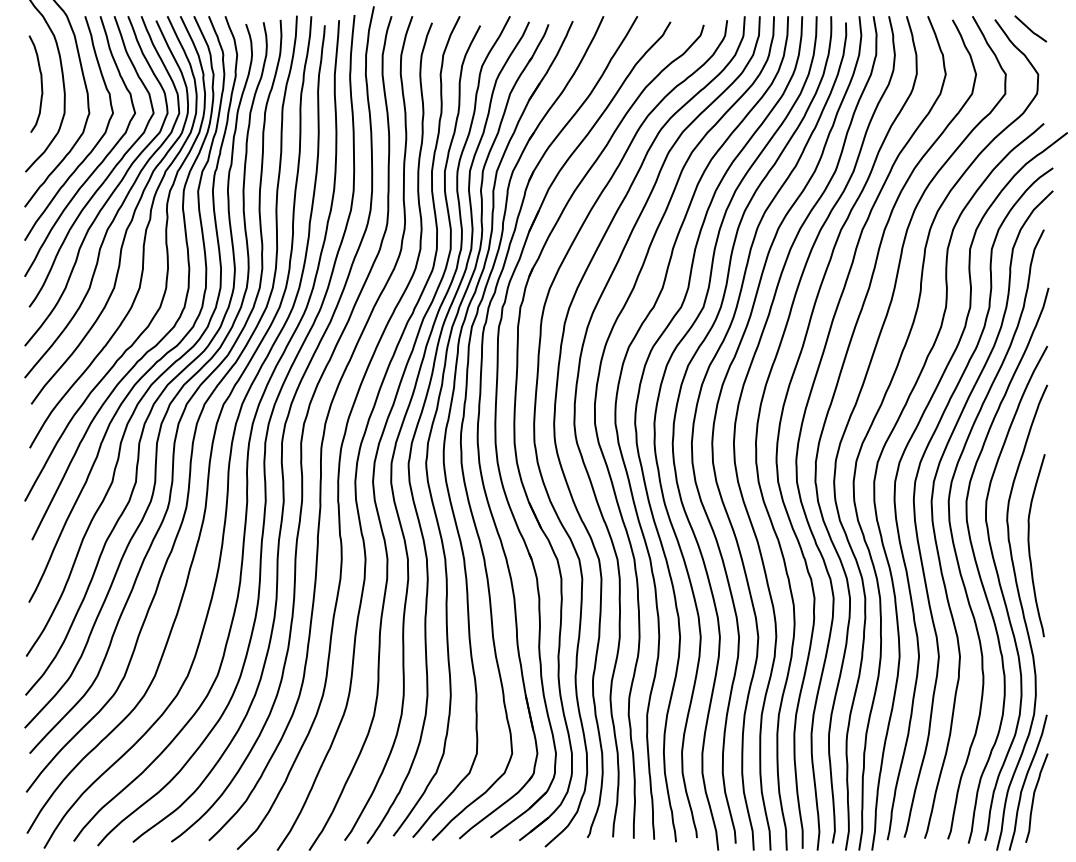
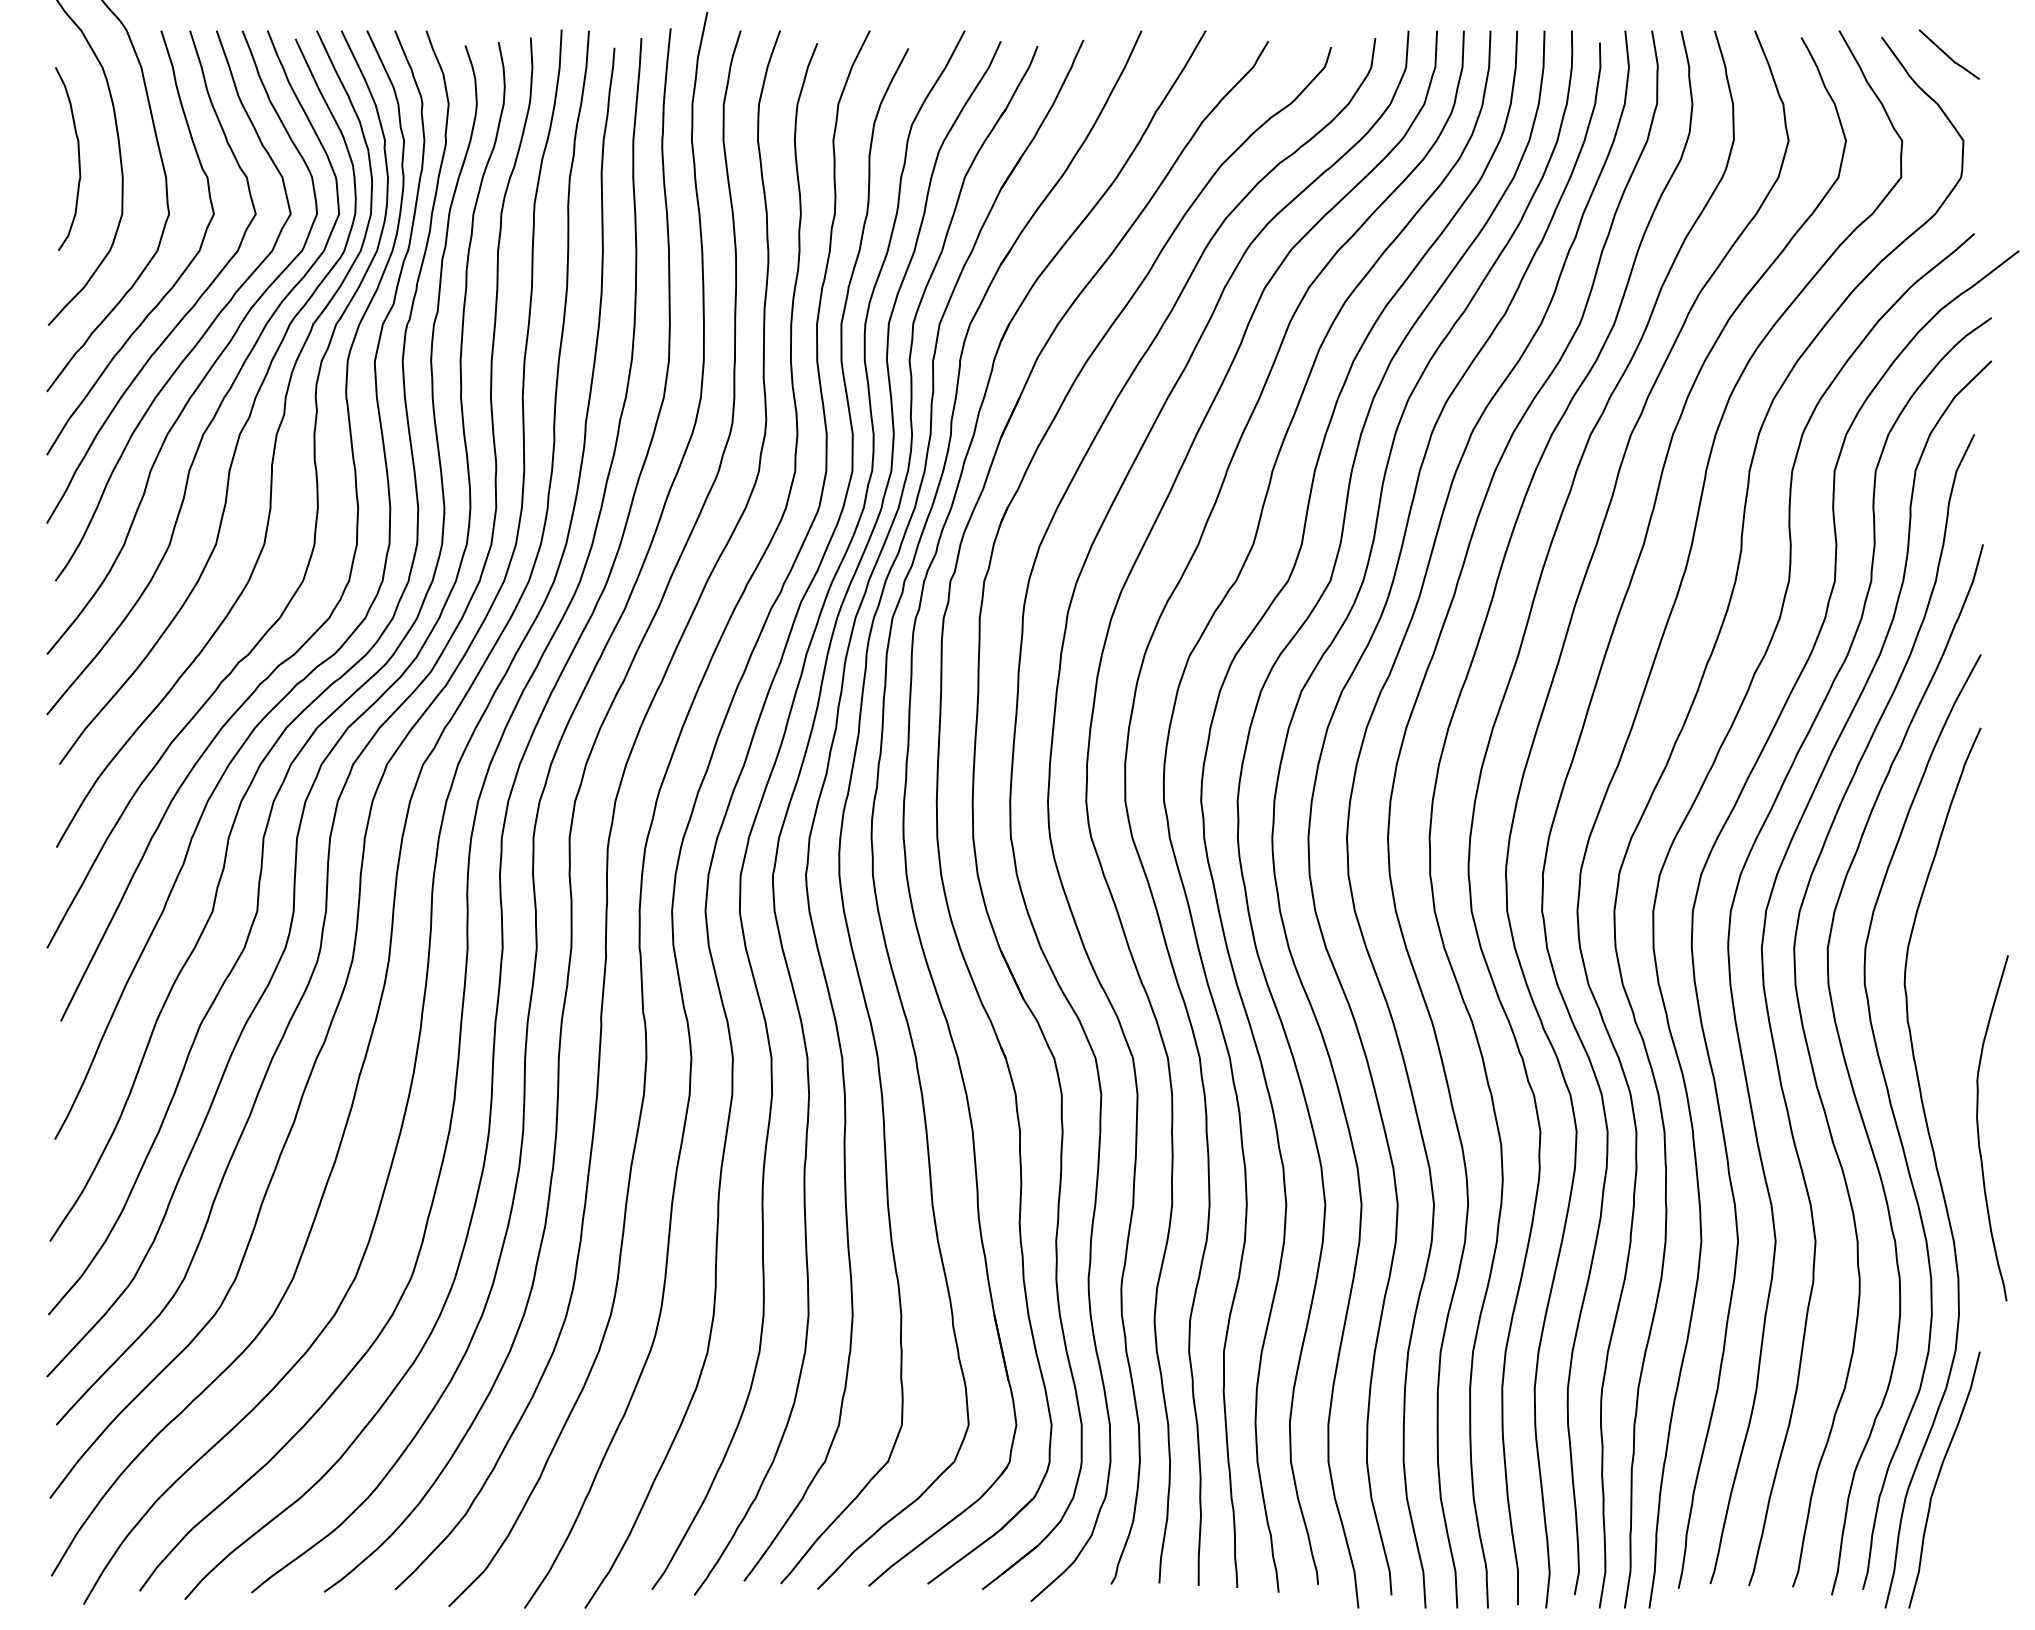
curve: (1029, 545) -> (1979, 1127), moved
curve: (1034, 797) -> (1956, 1508), removed

